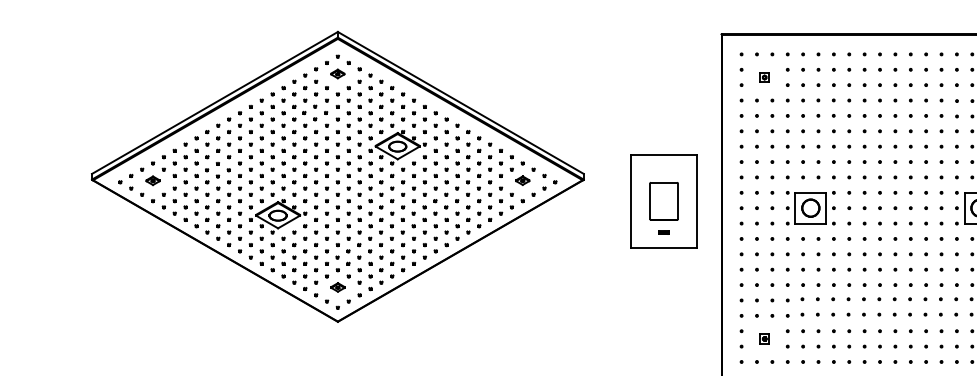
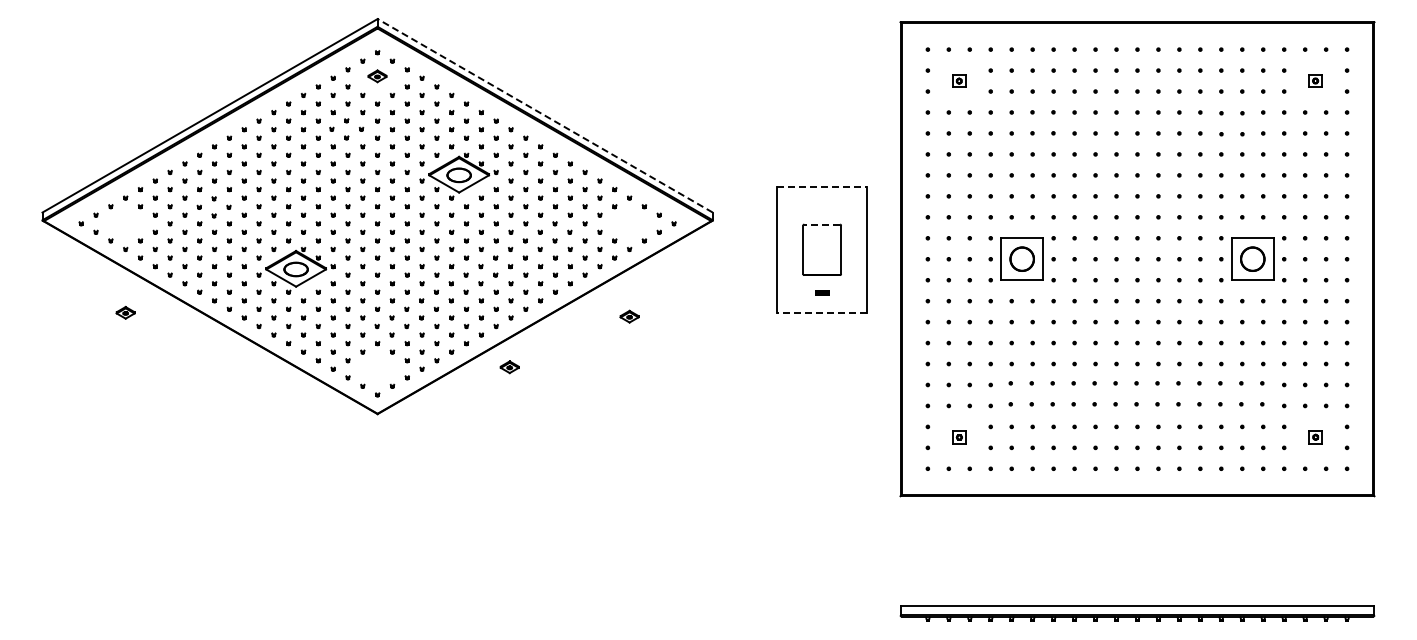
line: (460, 102) -> (544, 115), solid -> dashed
line: (664, 154) -> (822, 186), solid -> dashed
part: (152, 180) -> (125, 312), moved
part: (522, 180) -> (629, 316), moved
line: (664, 182) -> (822, 224), solid -> dashed
line: (664, 248) -> (822, 313), solid -> dashed
part: (337, 287) -> (509, 367), moved

